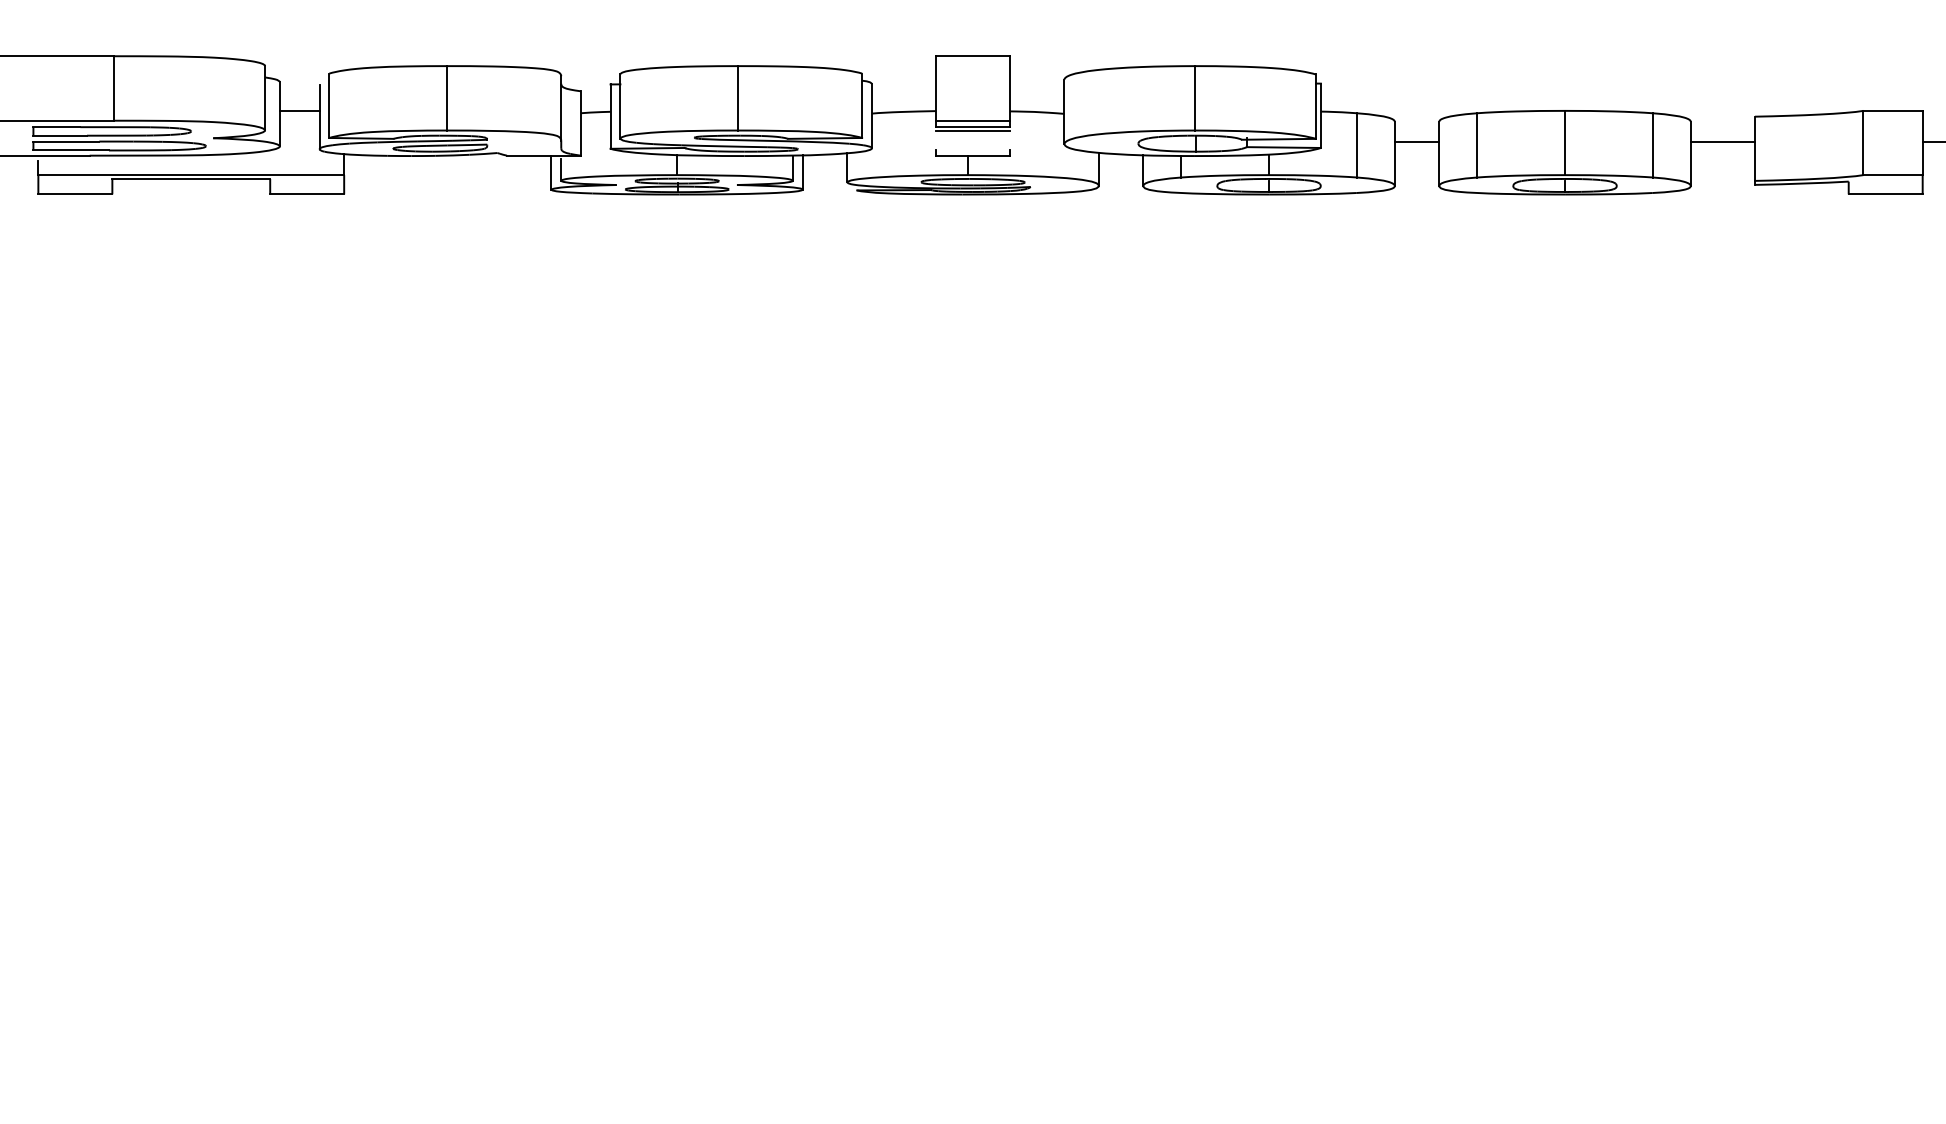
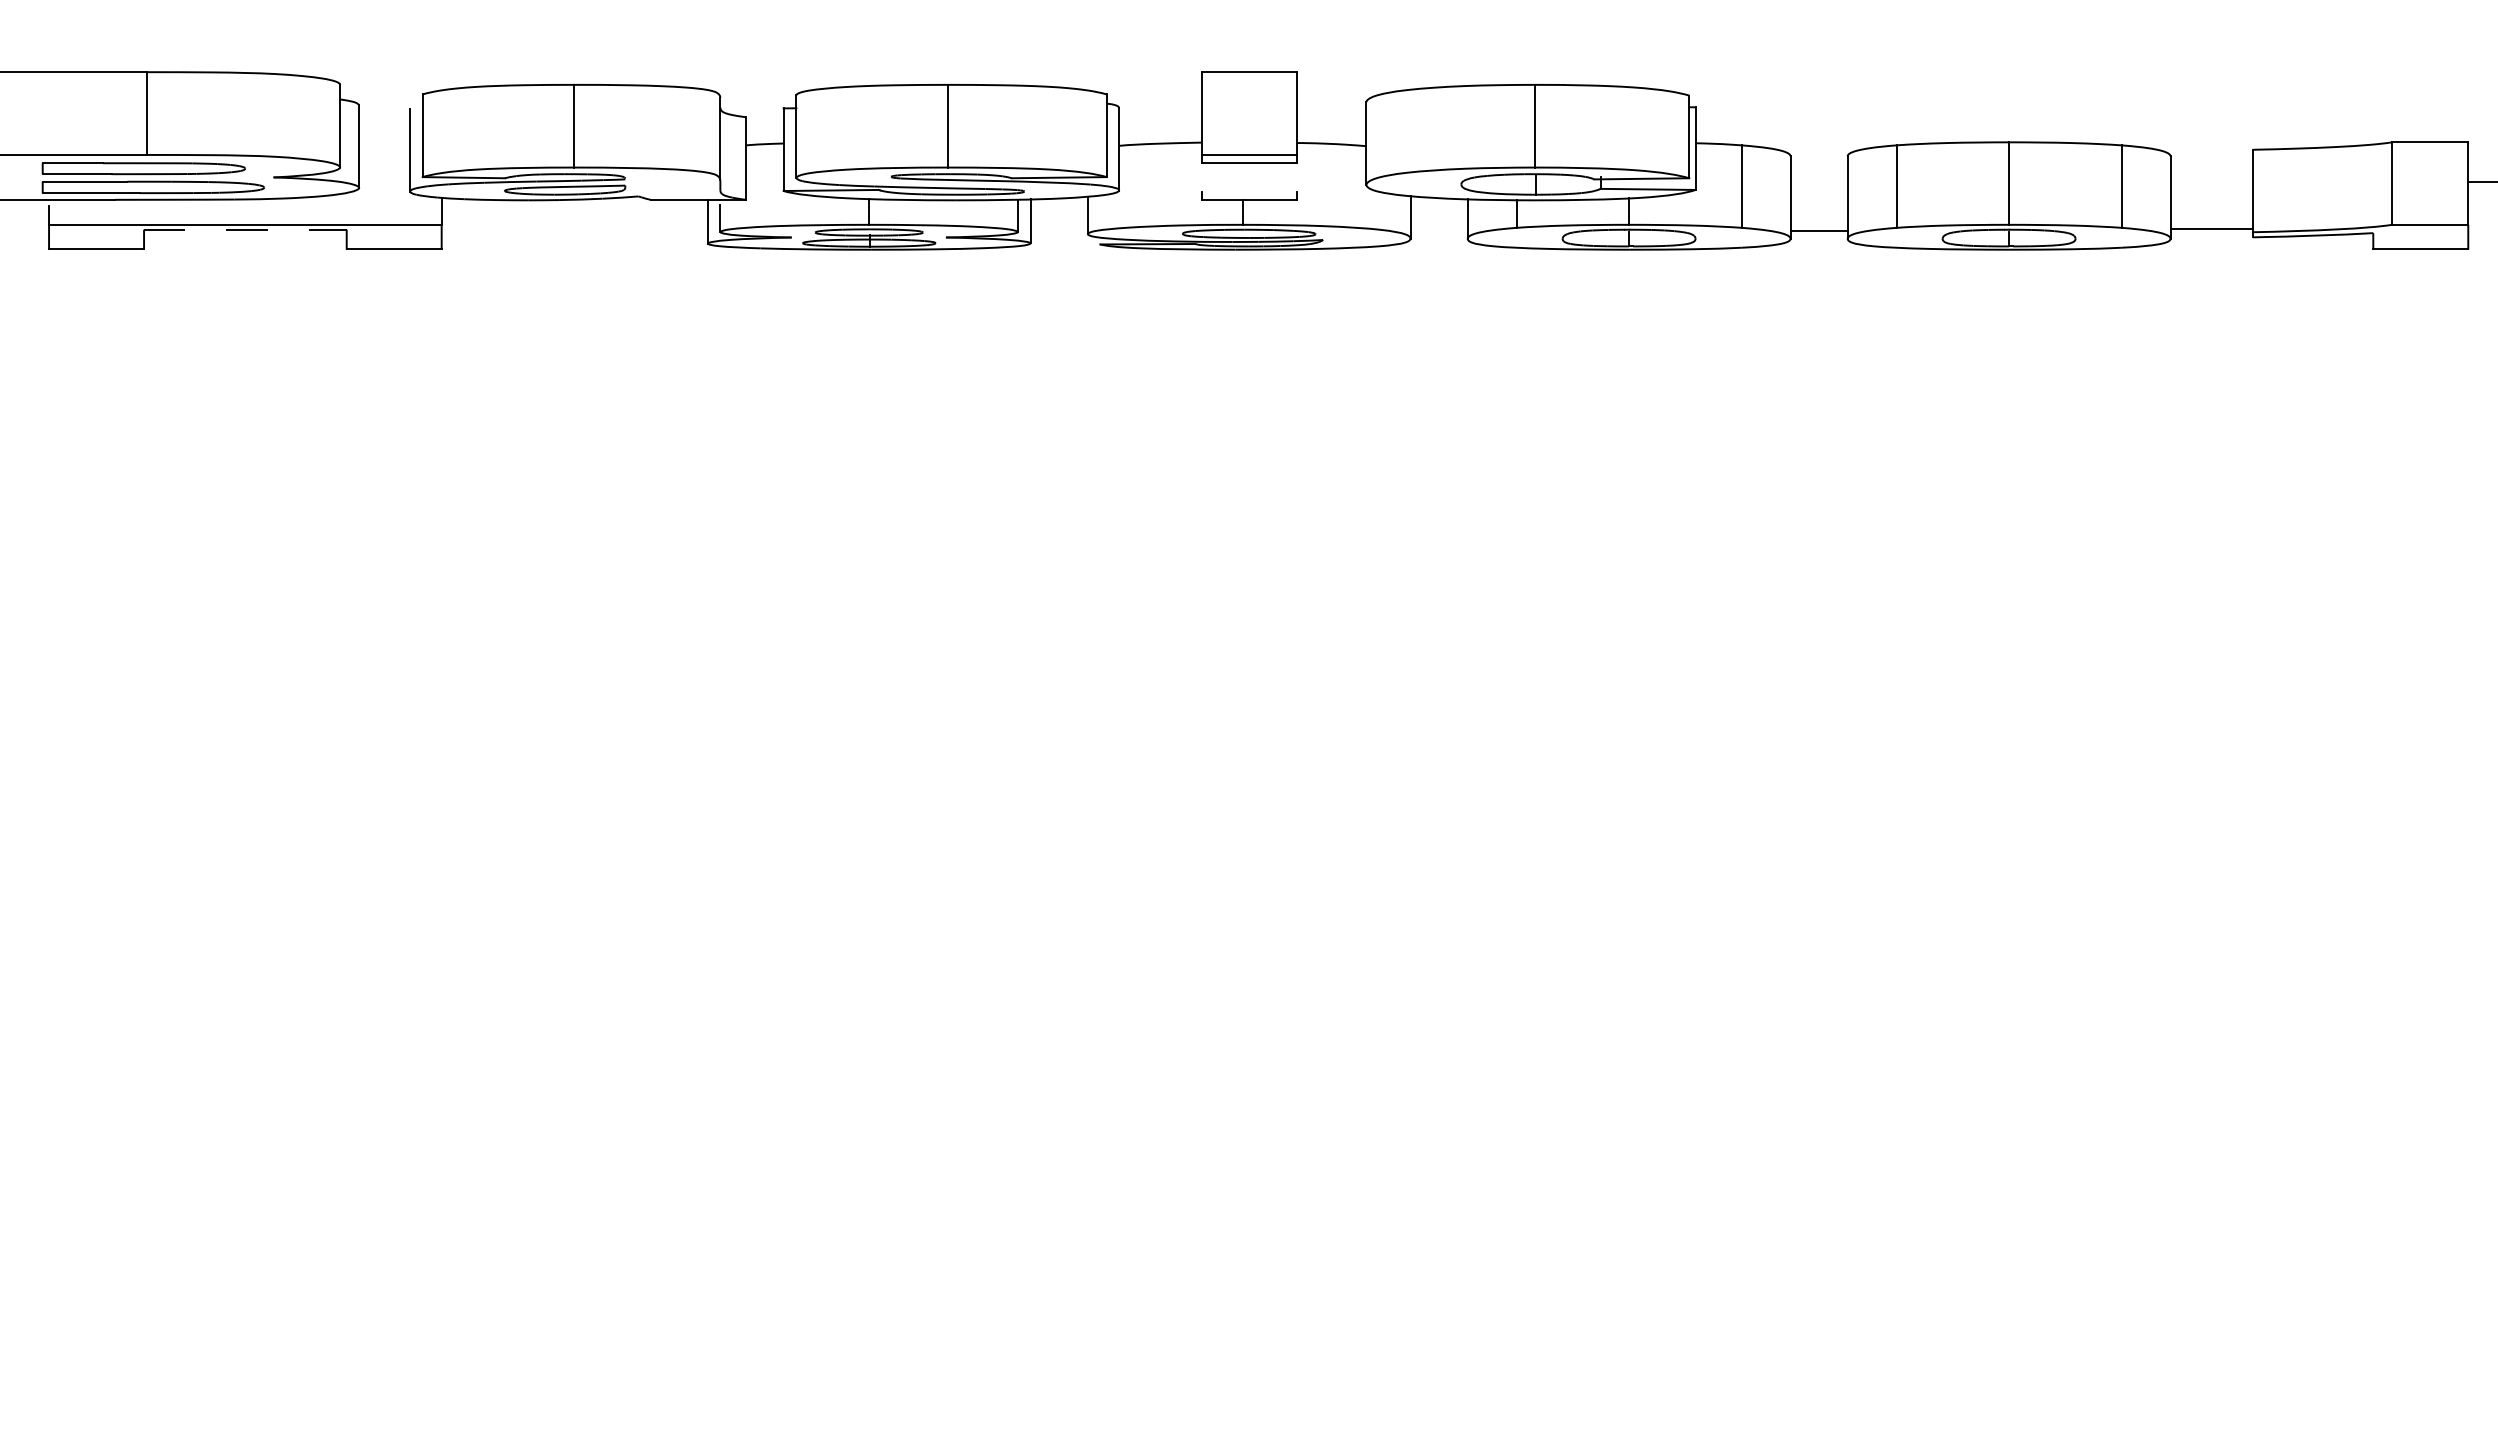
line: (299, 111) -> (384, 142), removed
line: (972, 131) -> (1248, 168), removed
line: (1416, 141) -> (1818, 230), moved
line: (1722, 141) -> (2211, 228), moved
line: (191, 178) -> (245, 229), solid -> dashed

